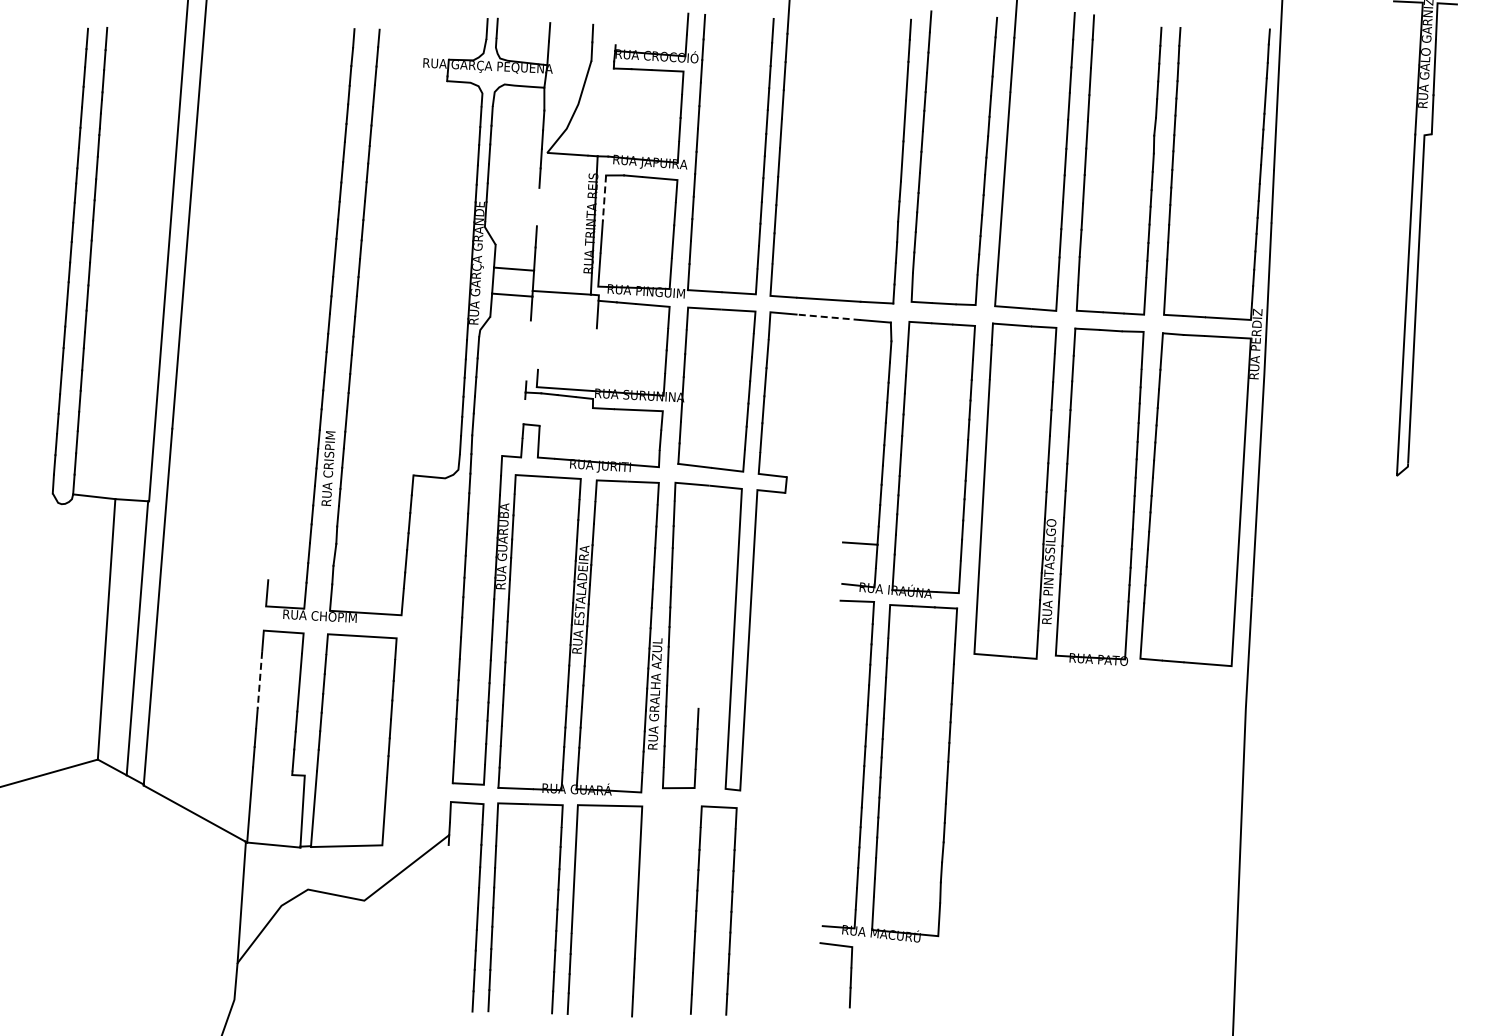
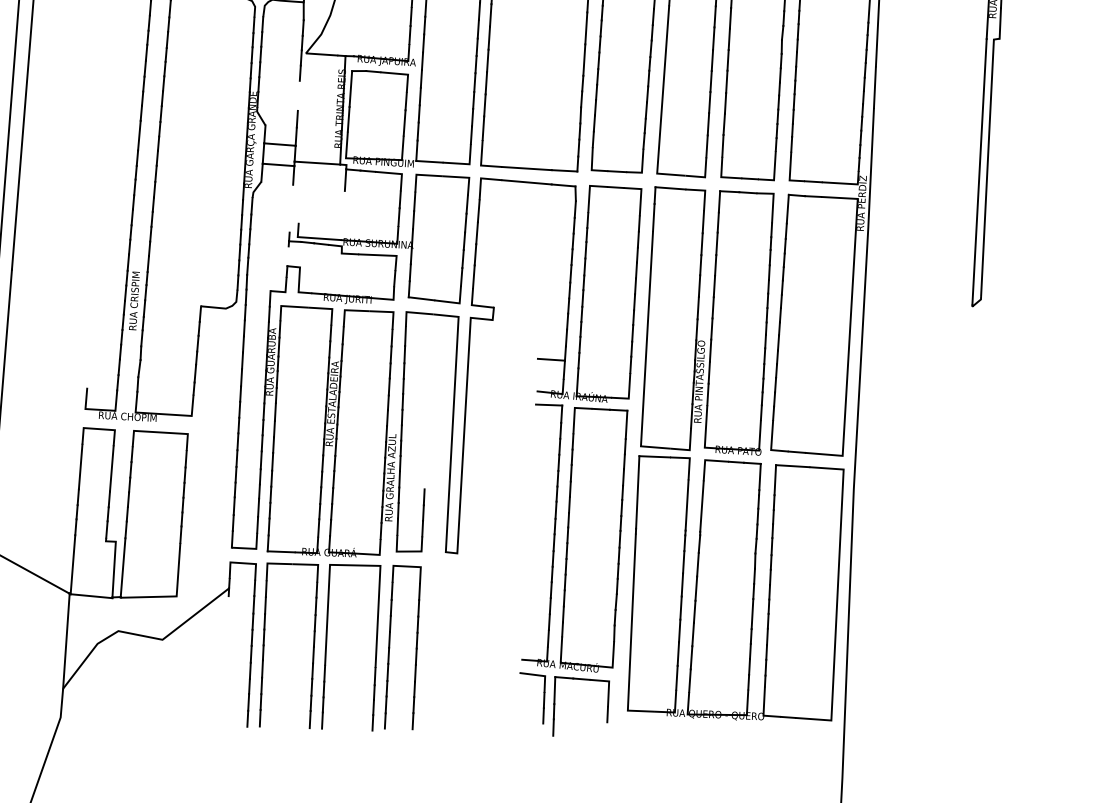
line: (604, 198) -> (350, 89), dashed -> solid
line: (829, 317) -> (527, 182), dashed -> solid
line: (259, 680) -> (80, 467), dashed -> solid
part: (1094, 834) -> (735, 587), added
part: (697, 910) -> (390, 647), moved
part: (864, 985) -> (554, 706), added

